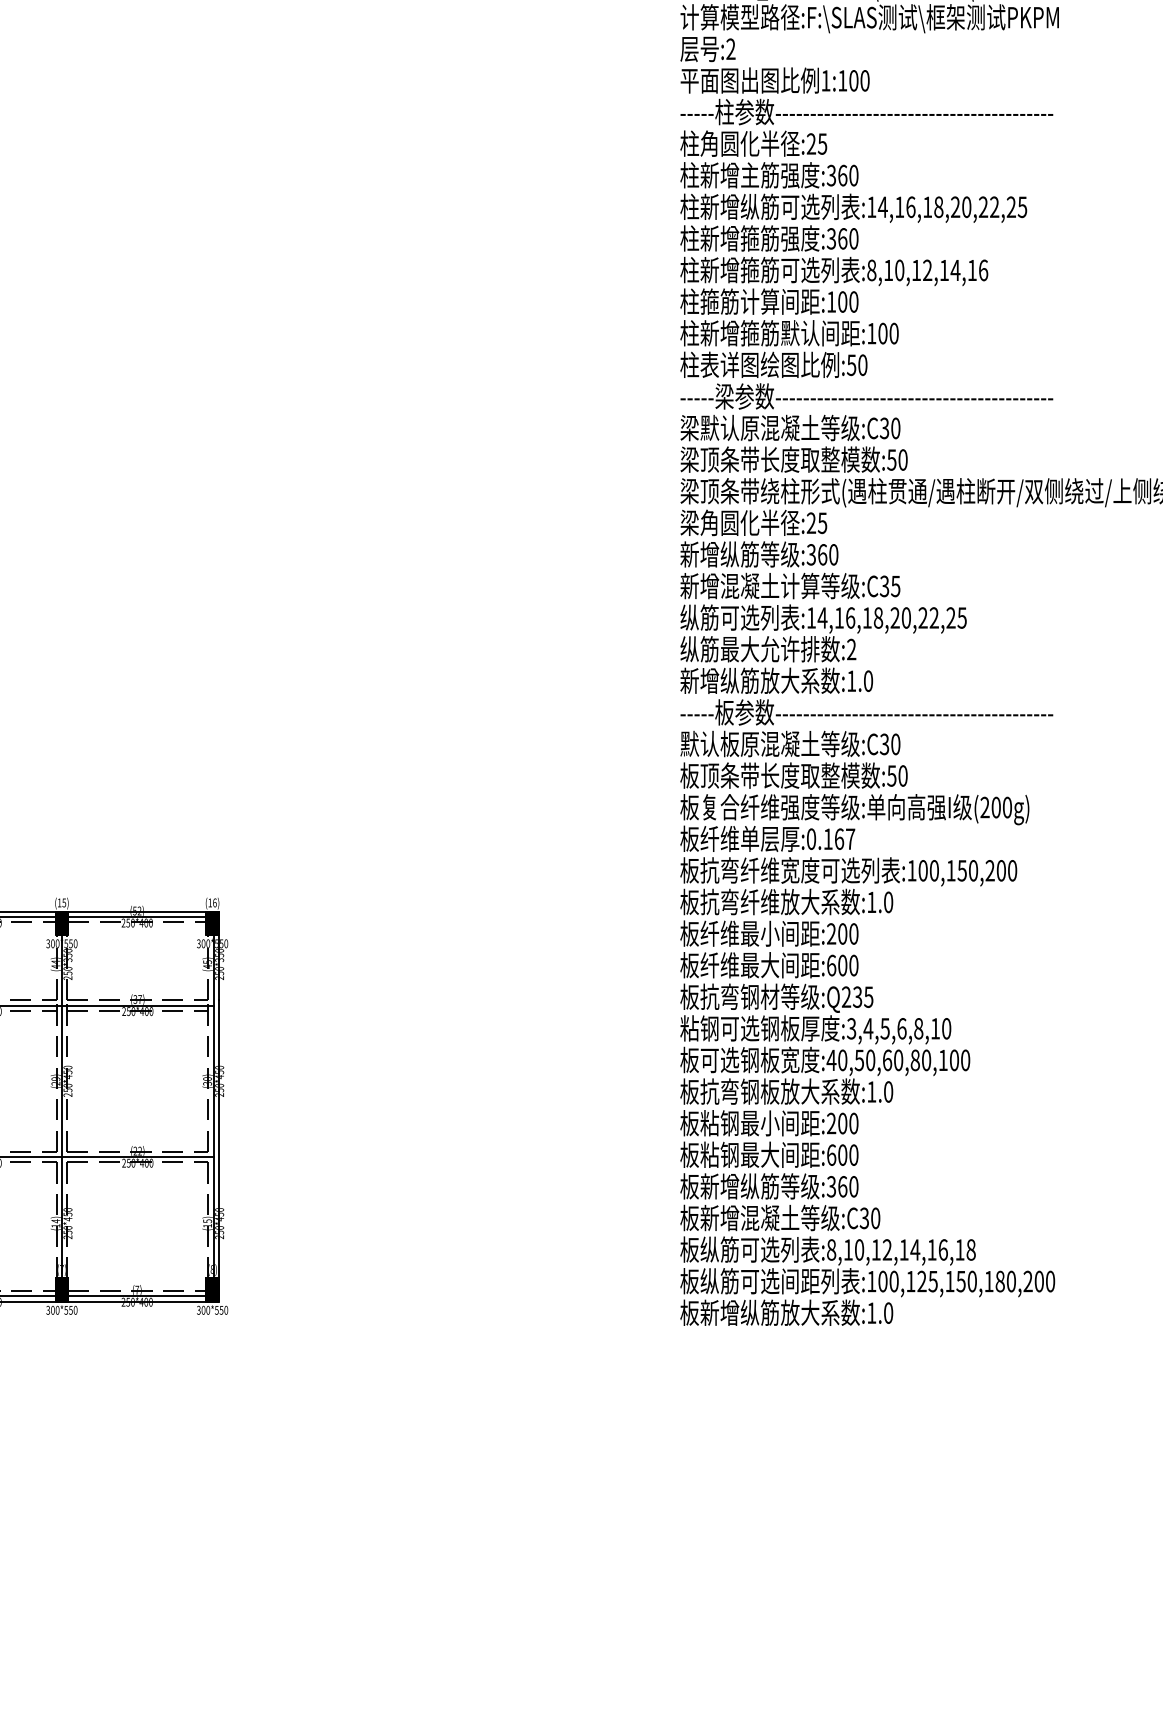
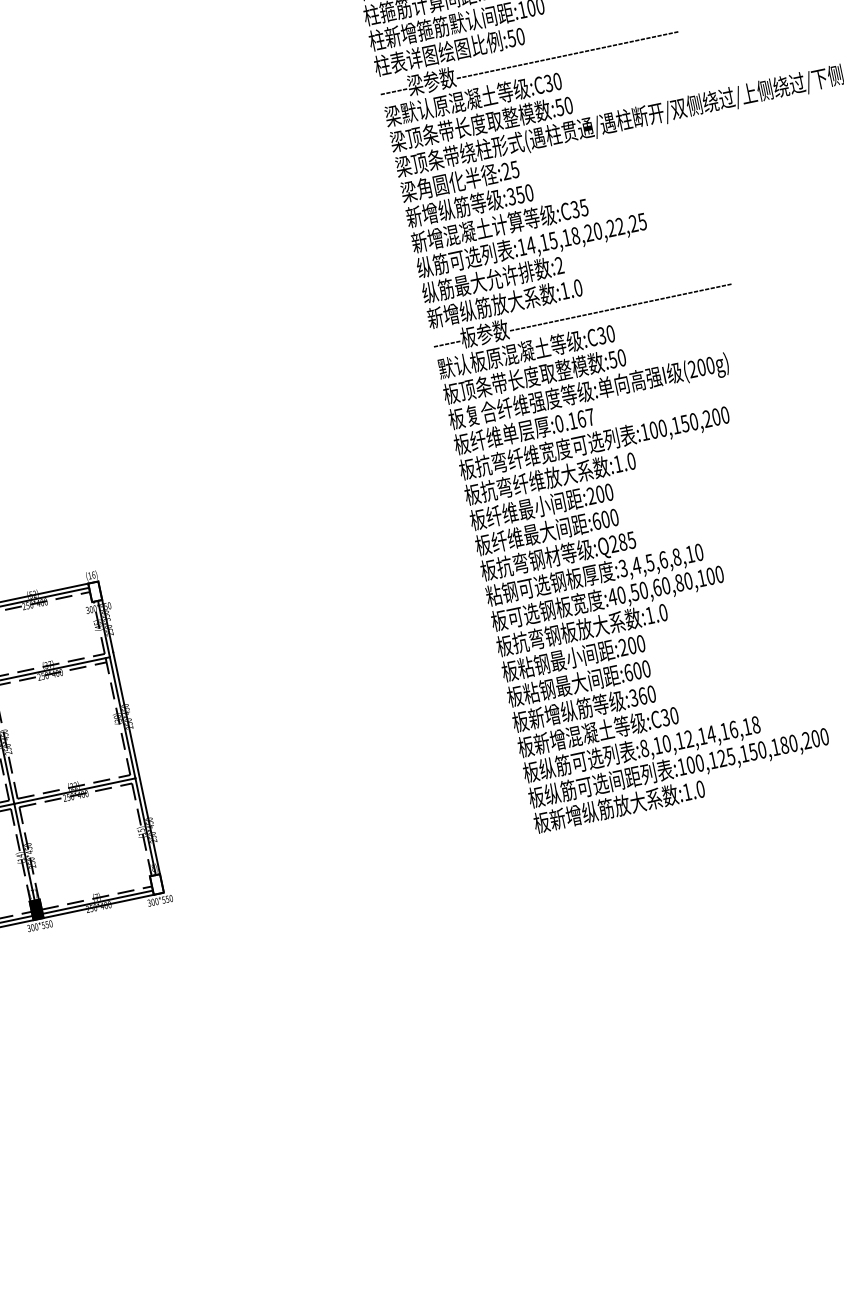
text: (822, 554) -> (520, 194), :360 -> :350
text: (850, 617) -> (553, 240), :14,16,18,20,22,25 -> :14,15,18,20,22,25
fill: (212, 922) -> (95, 591), removed
text: (857, 996) -> (622, 541), :Q235 -> :Q285
fill: (212, 1289) -> (156, 884), removed

